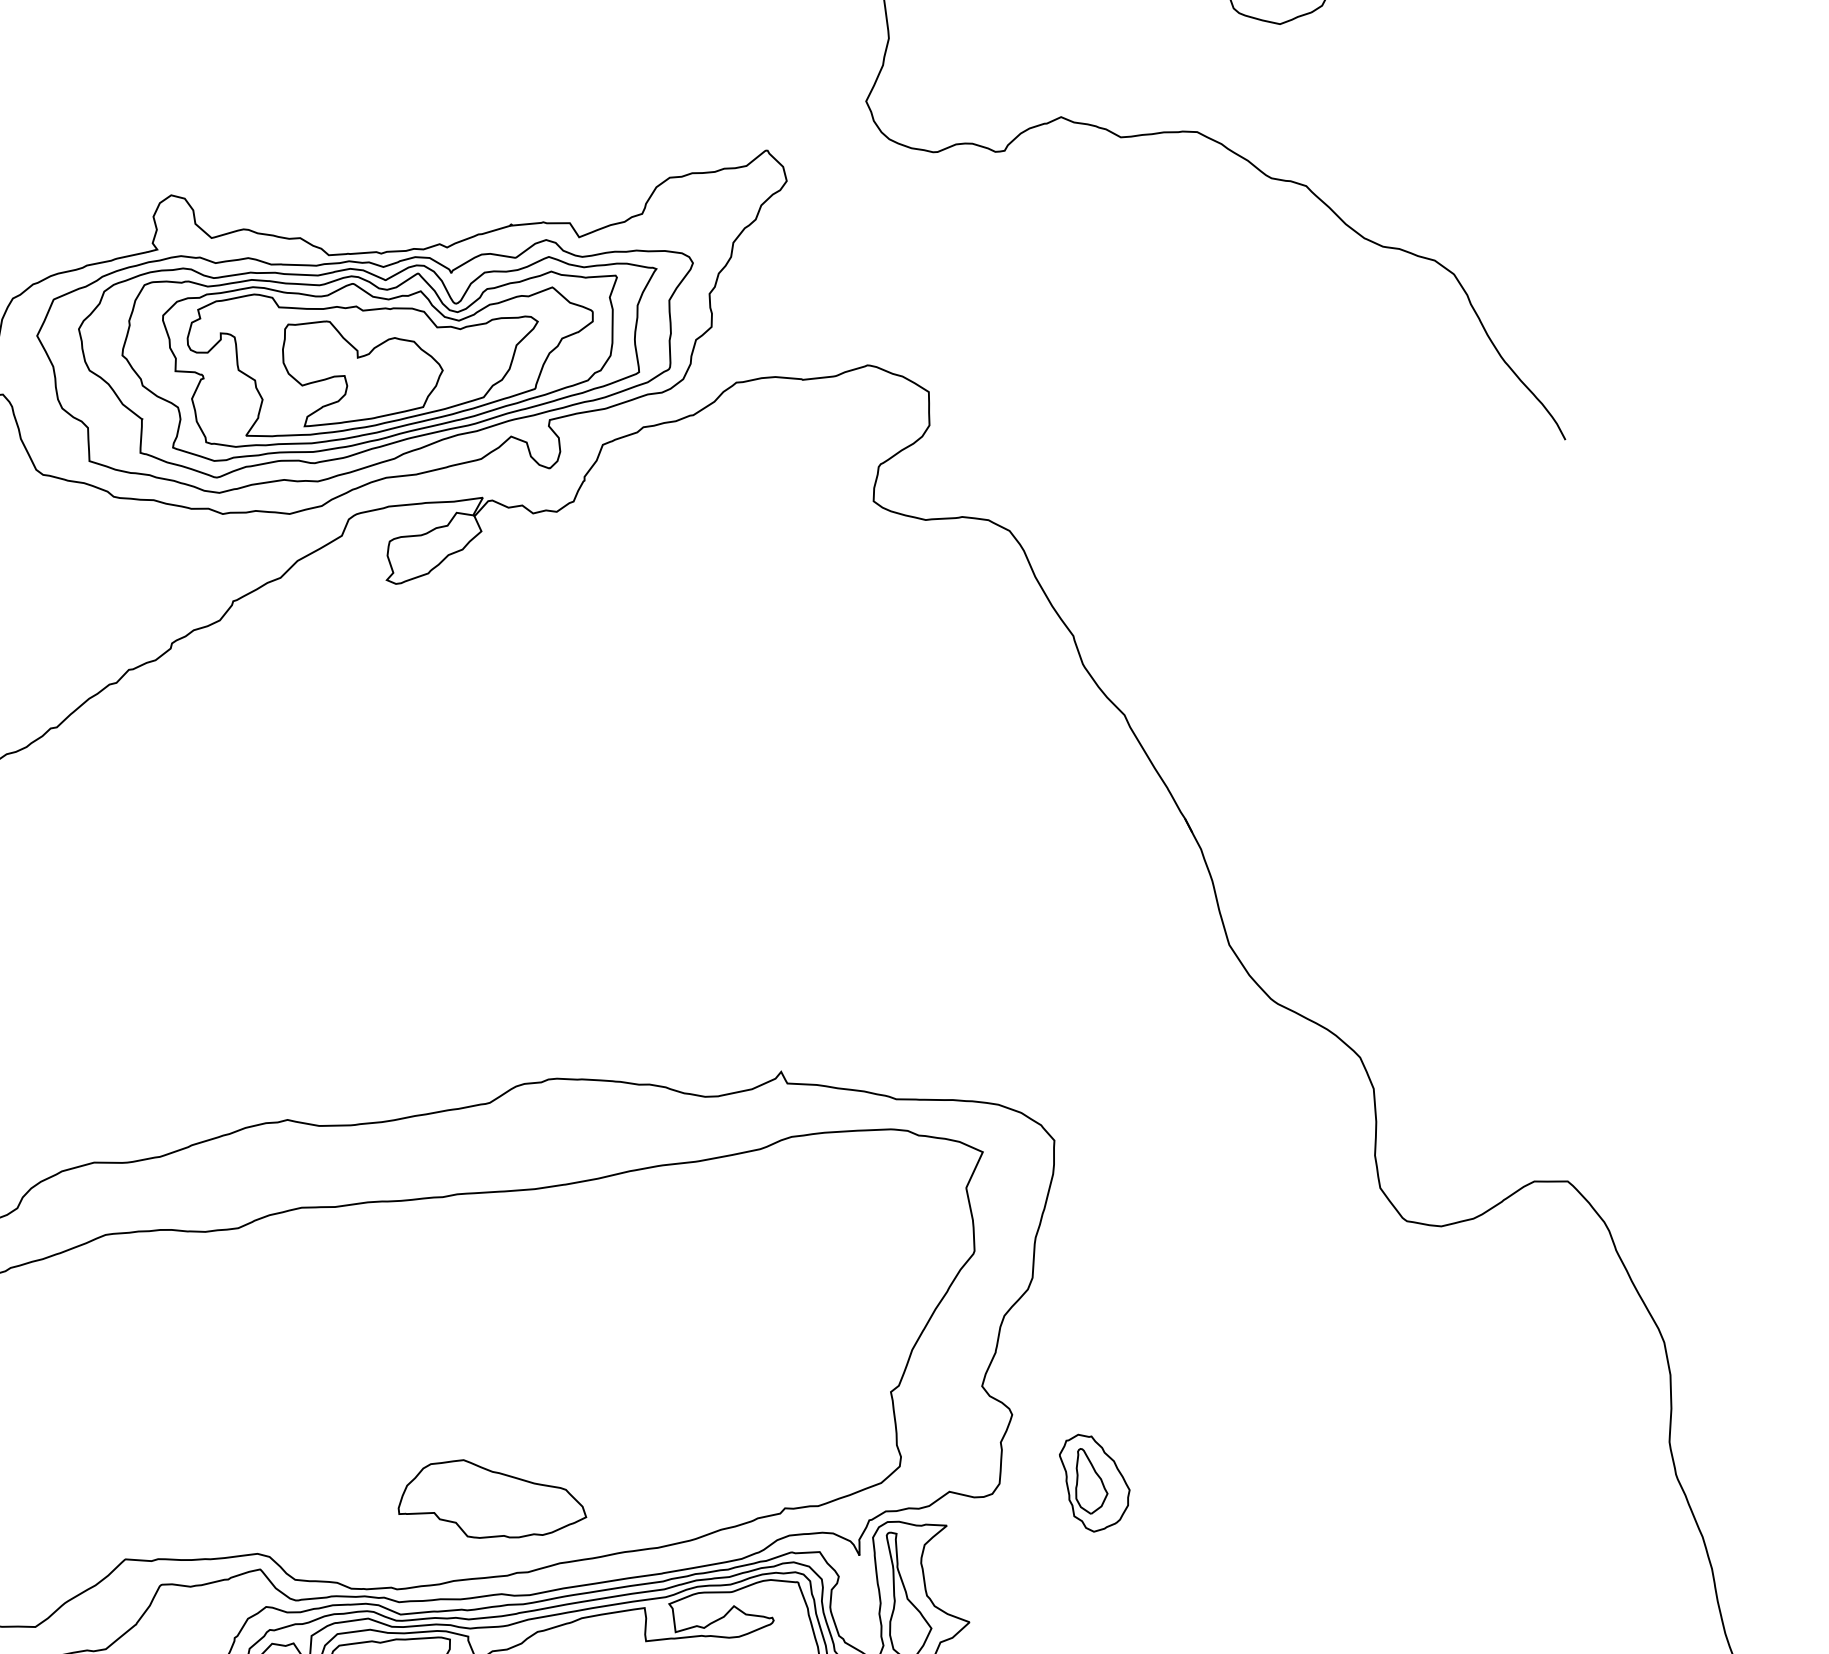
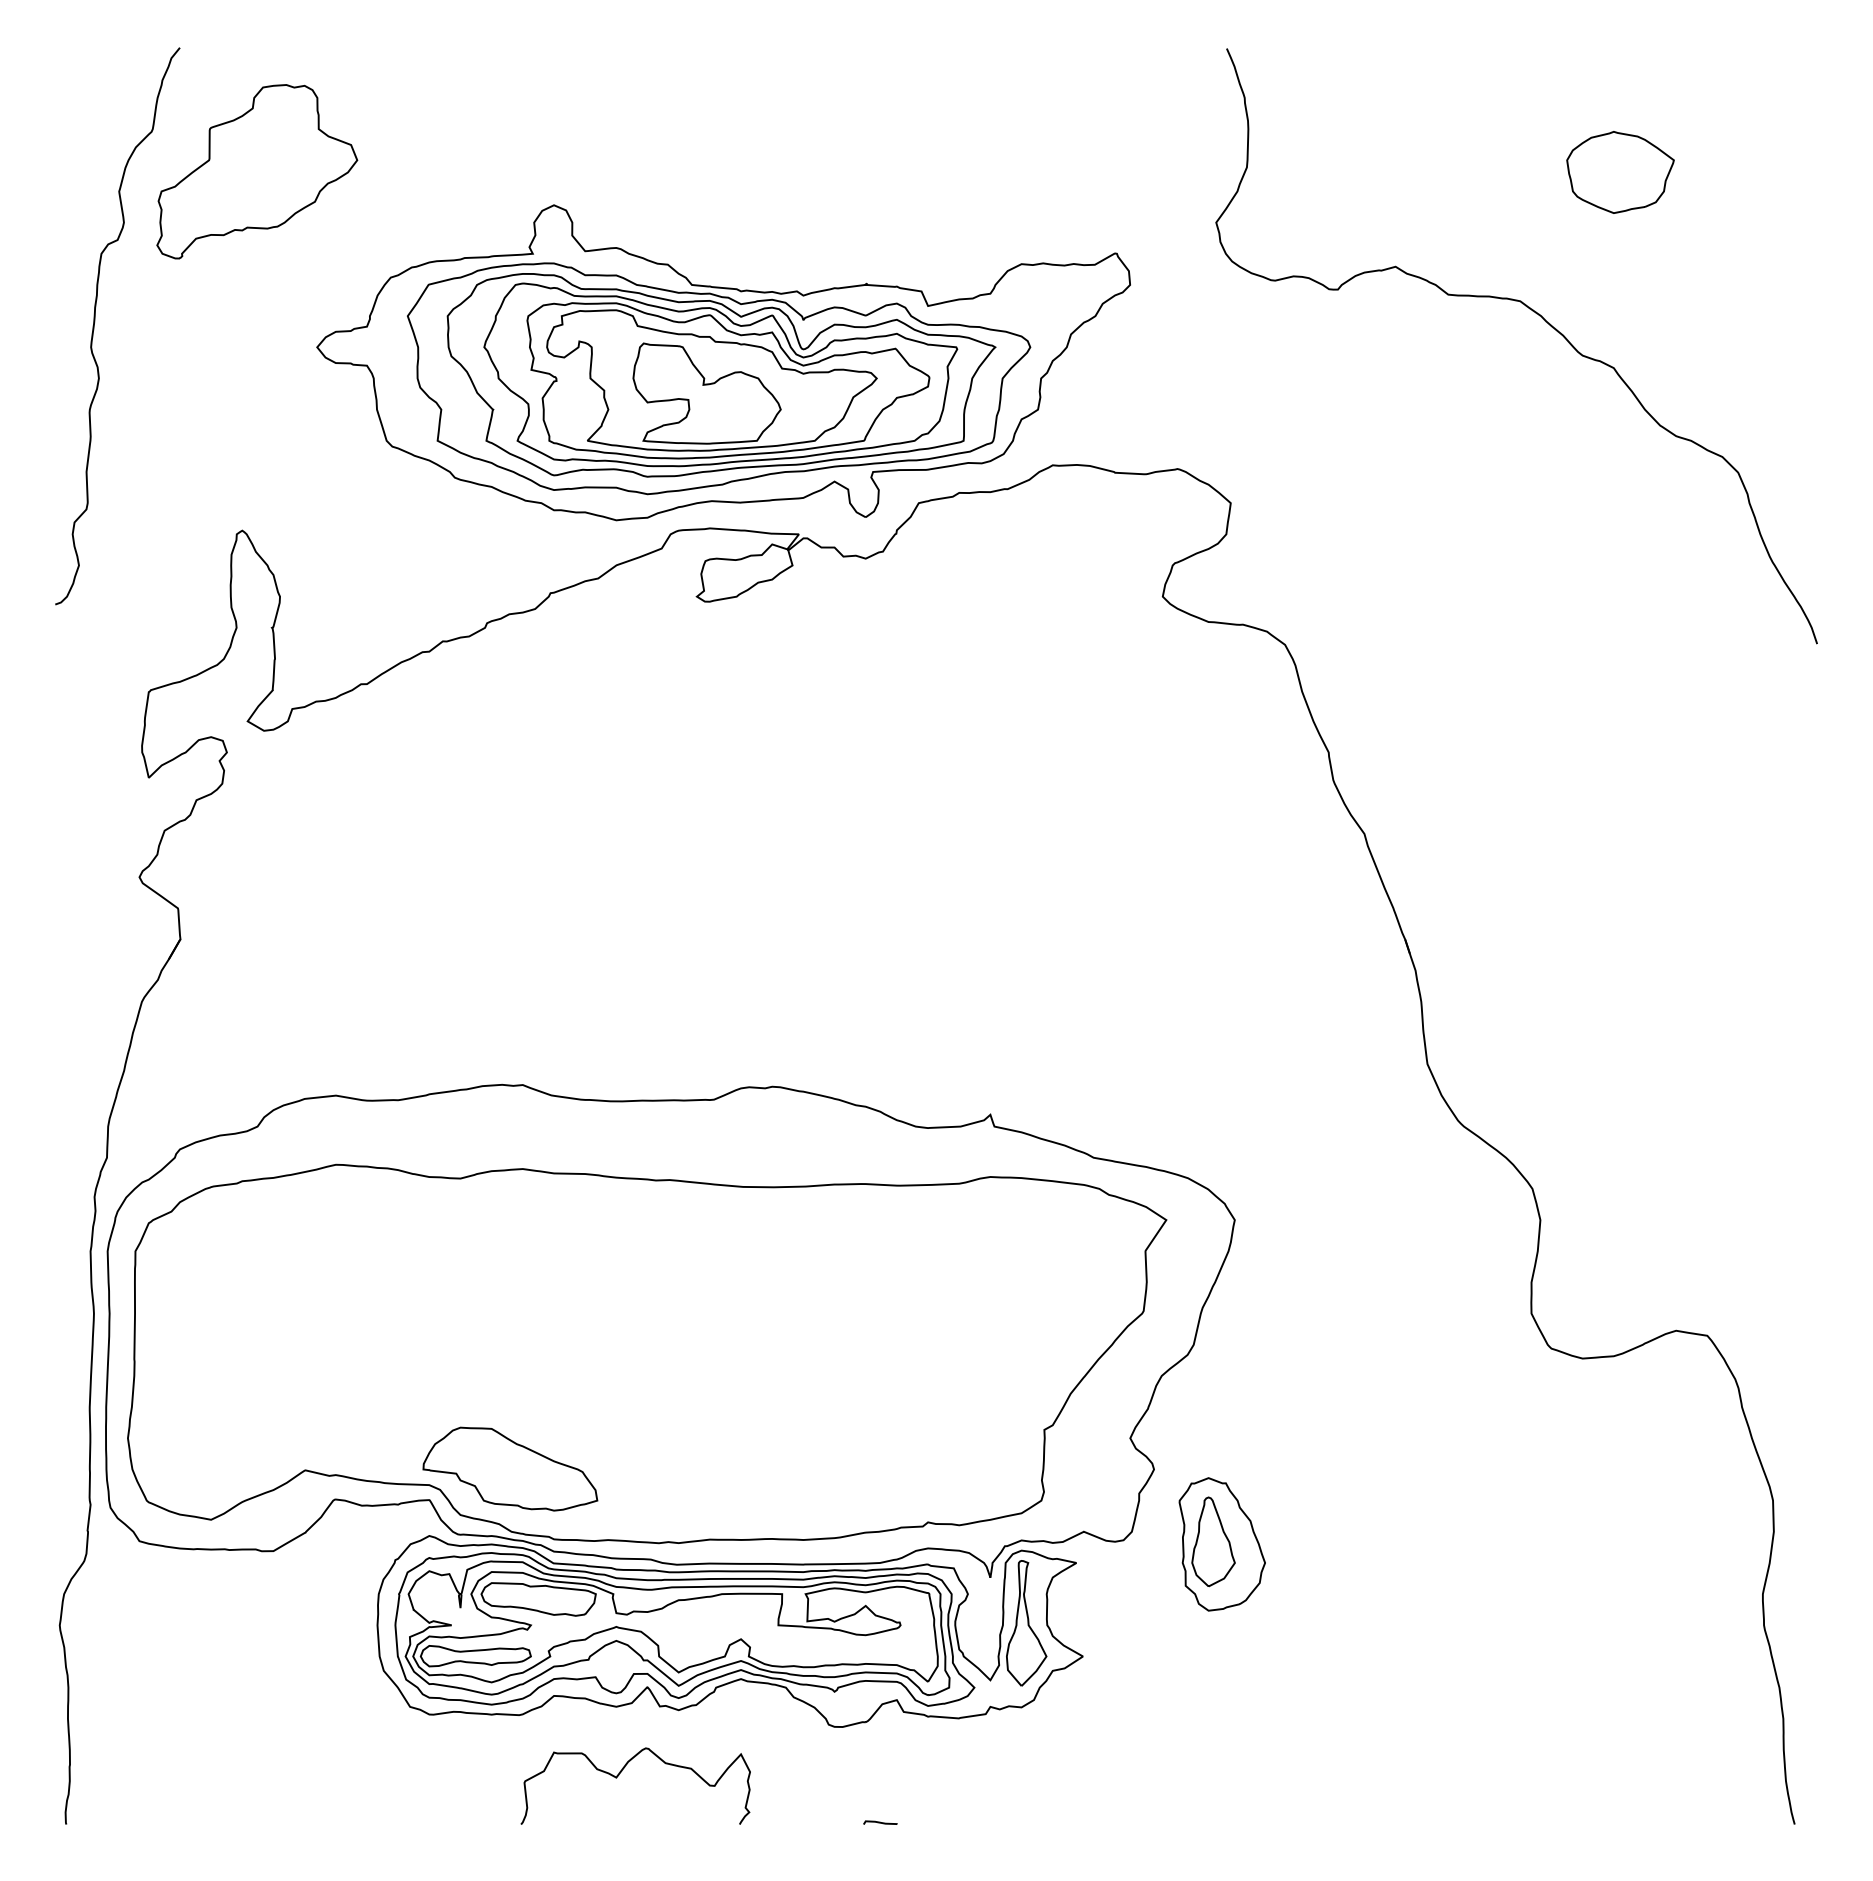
part: (1095, 1481) -> (1221, 1544), size x1.43
part: (490, 1498) -> (510, 1468), moved

